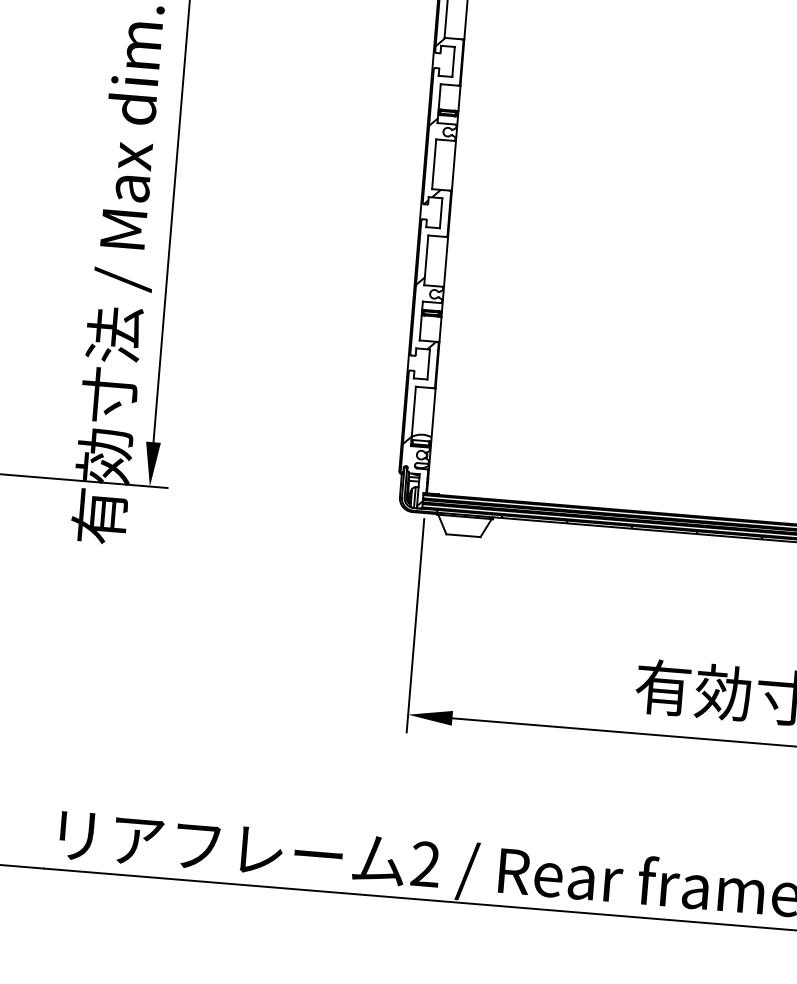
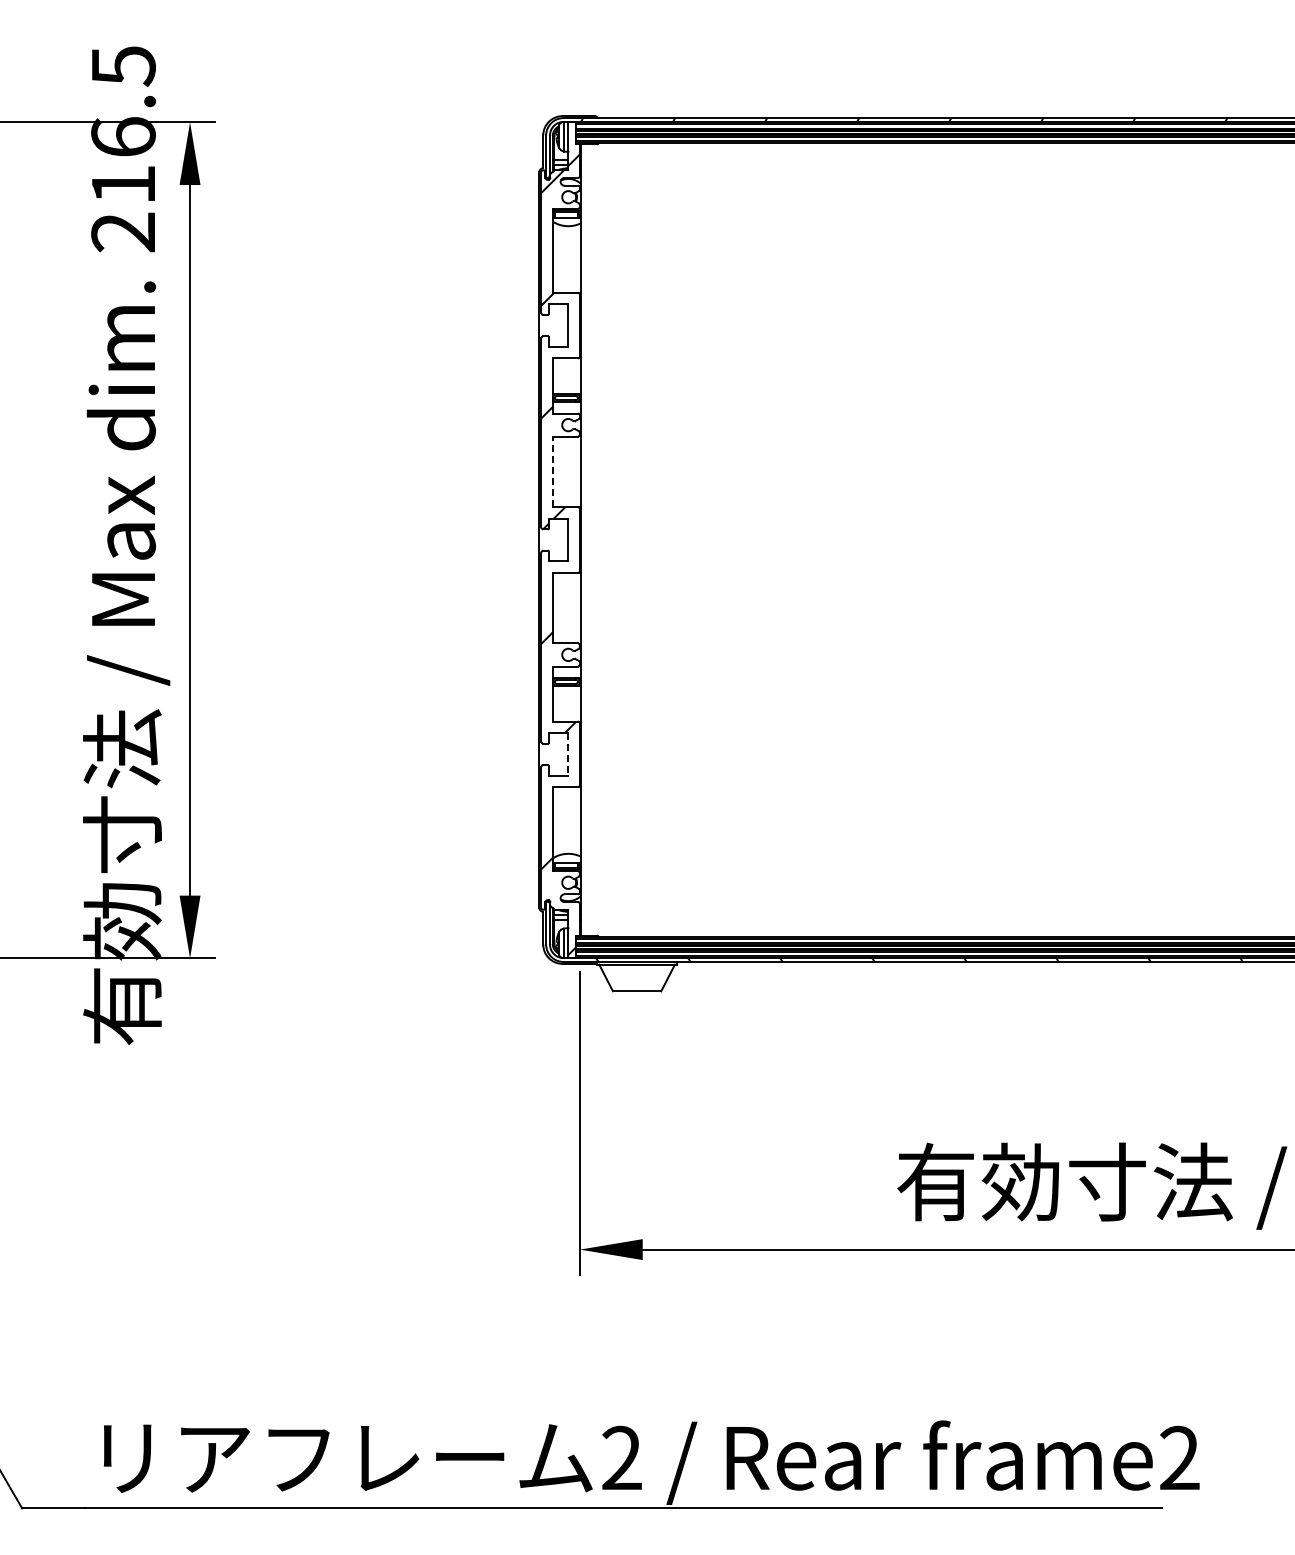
line: (433, 163) -> (552, 471), solid -> dashed
line: (428, 364) -> (568, 754), solid -> dashed

